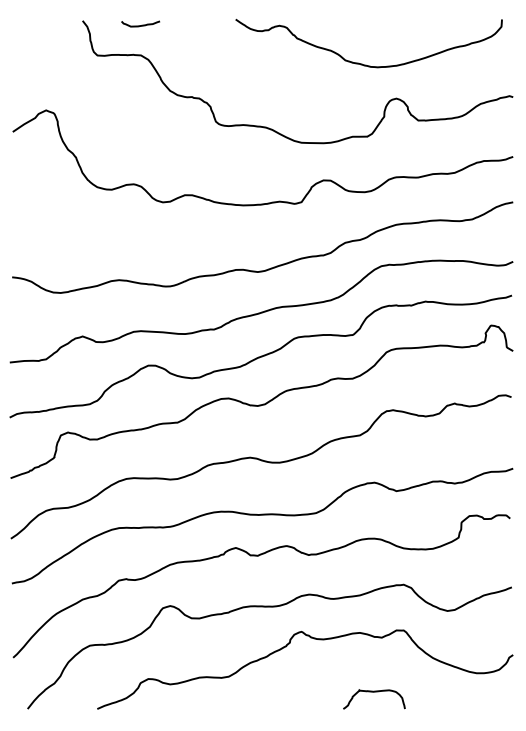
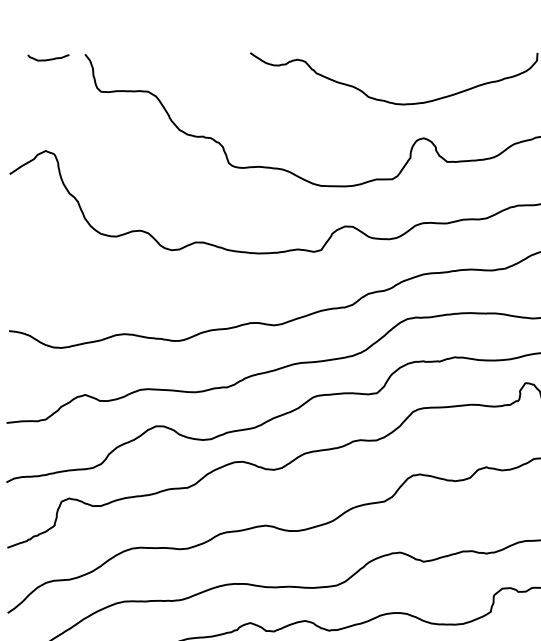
curve: (140, 25) -> (48, 59), moved

